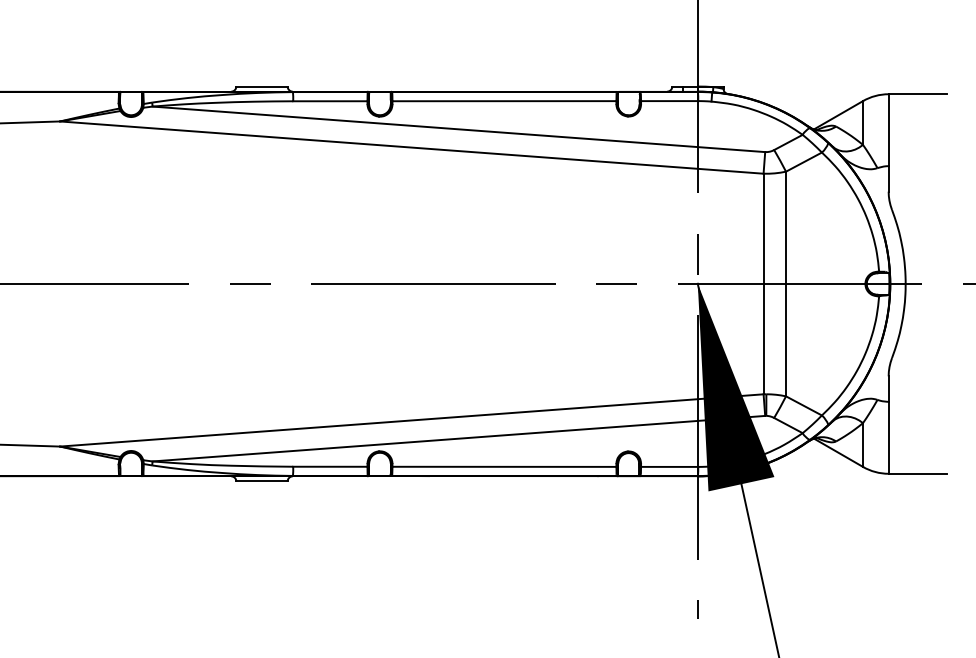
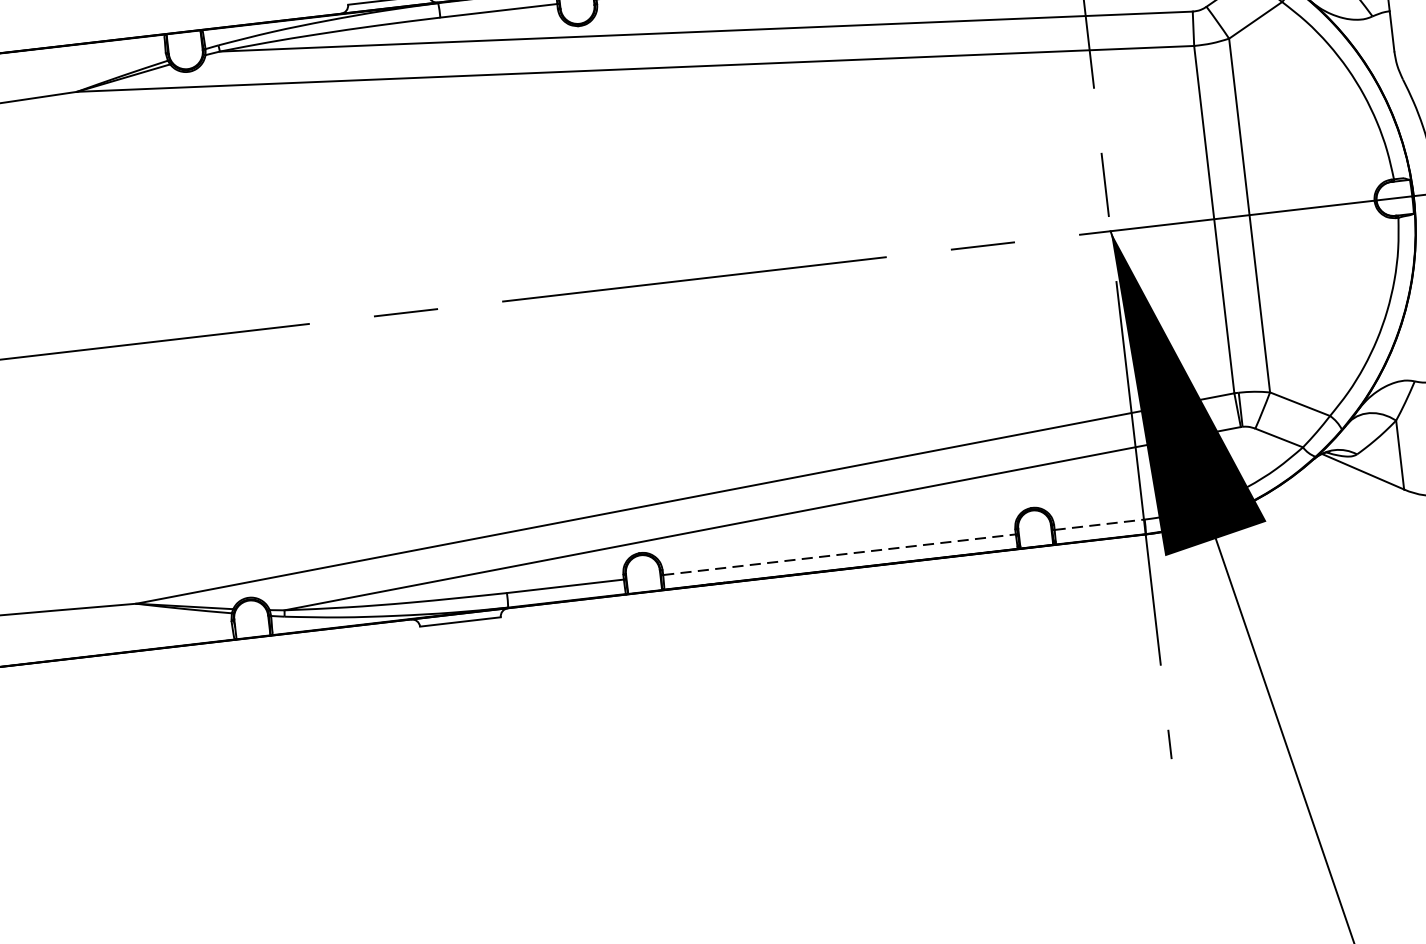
line: (504, 466) -> (839, 554), solid -> dashed
line: (669, 466) -> (1099, 524), solid -> dashed

